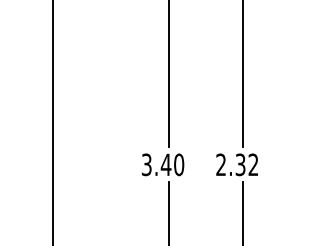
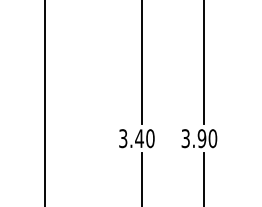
text: (237, 164) -> (199, 138), 2.32 -> 3.90

